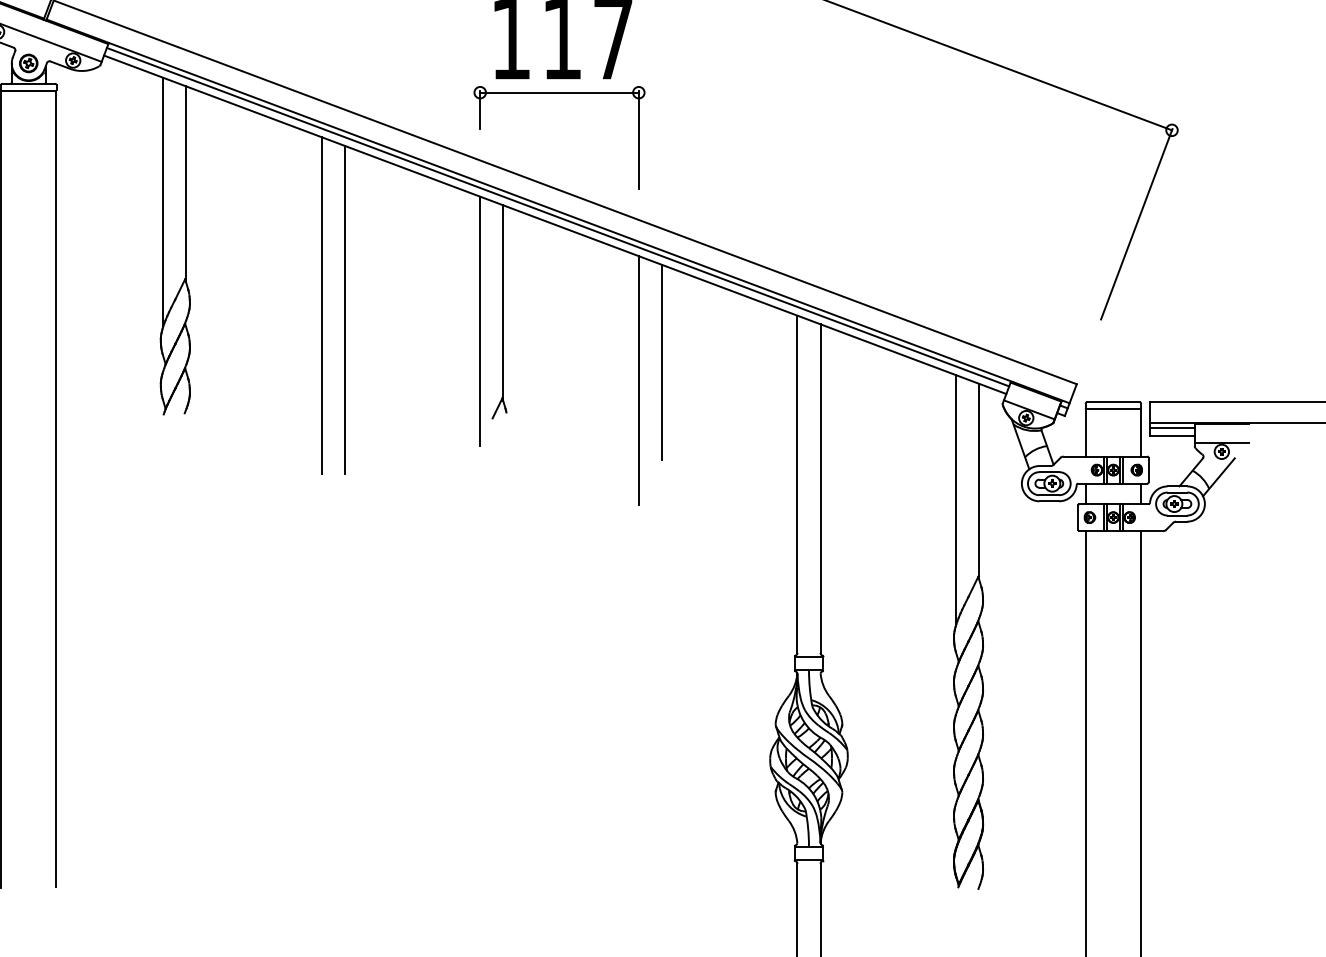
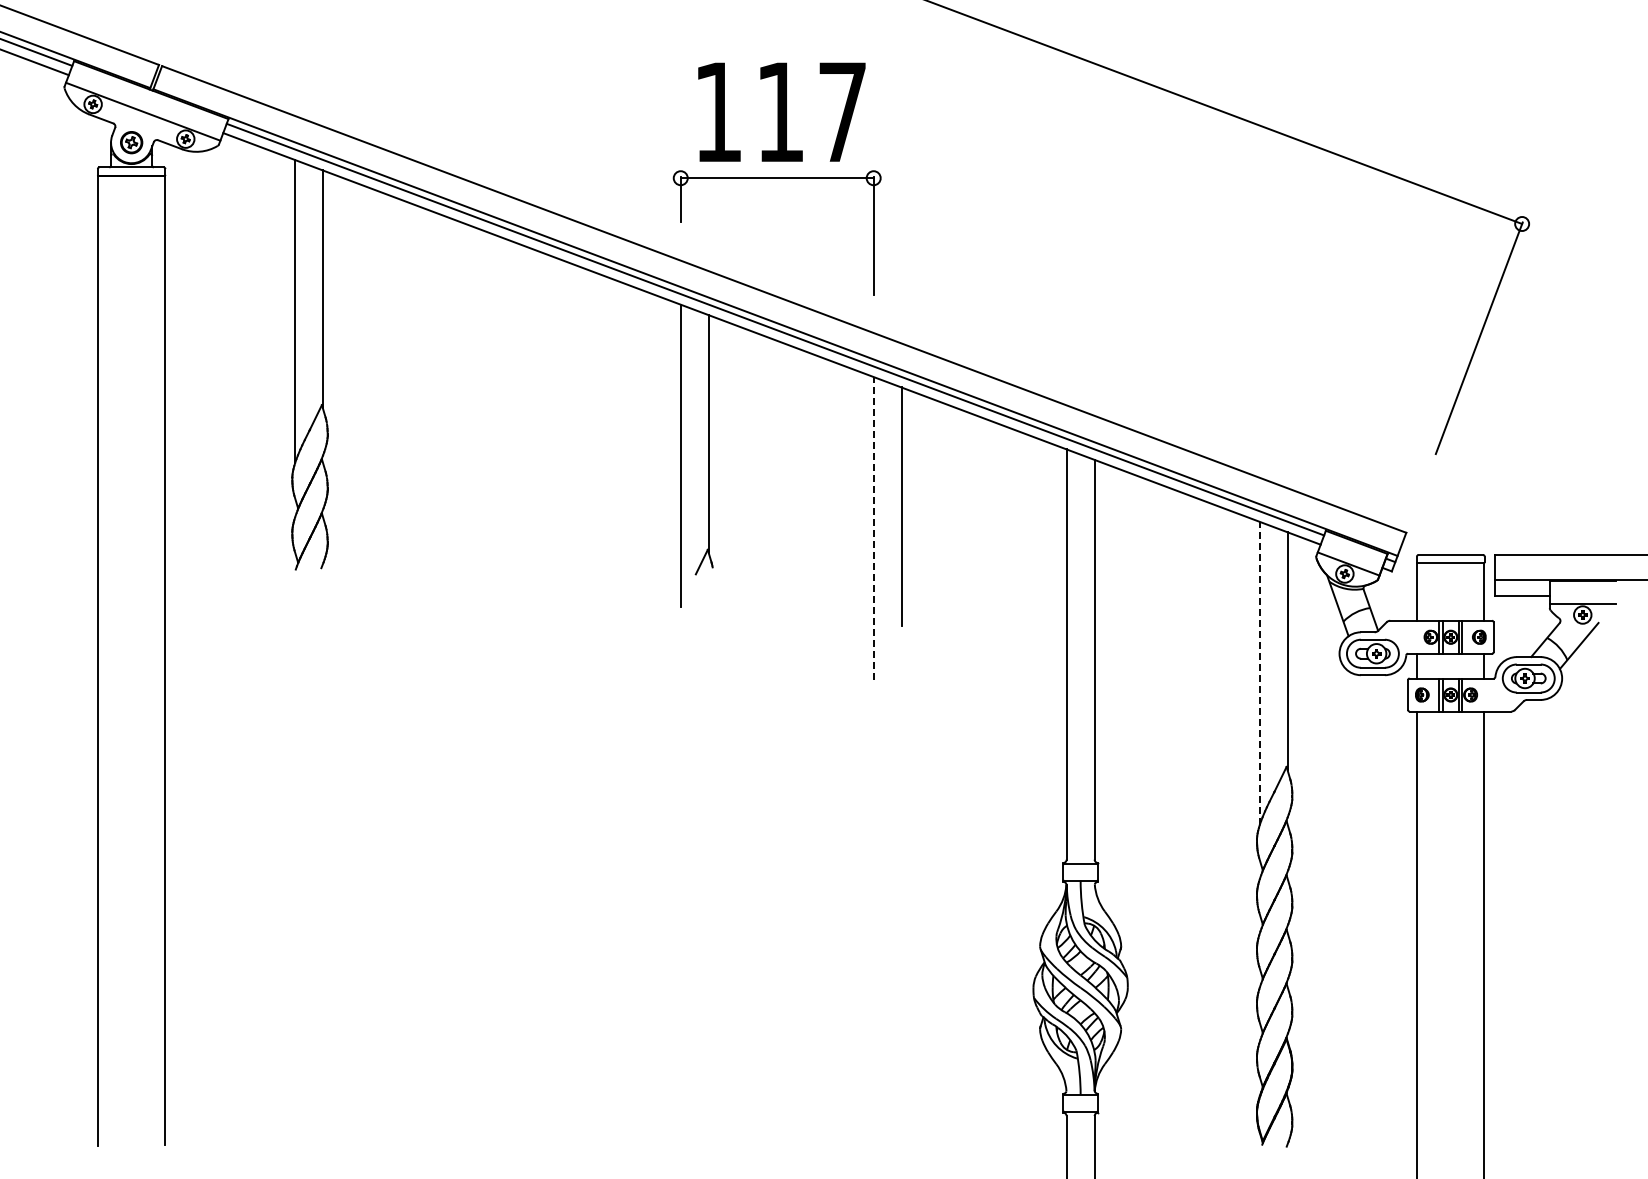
line: (321, 305) -> (487, 437), removed
line: (344, 309) -> (515, 442), removed
line: (638, 379) -> (873, 527), solid -> dashed
line: (1172, 428) -> (1522, 586), removed
line: (956, 499) -> (1259, 672), solid -> dashed

